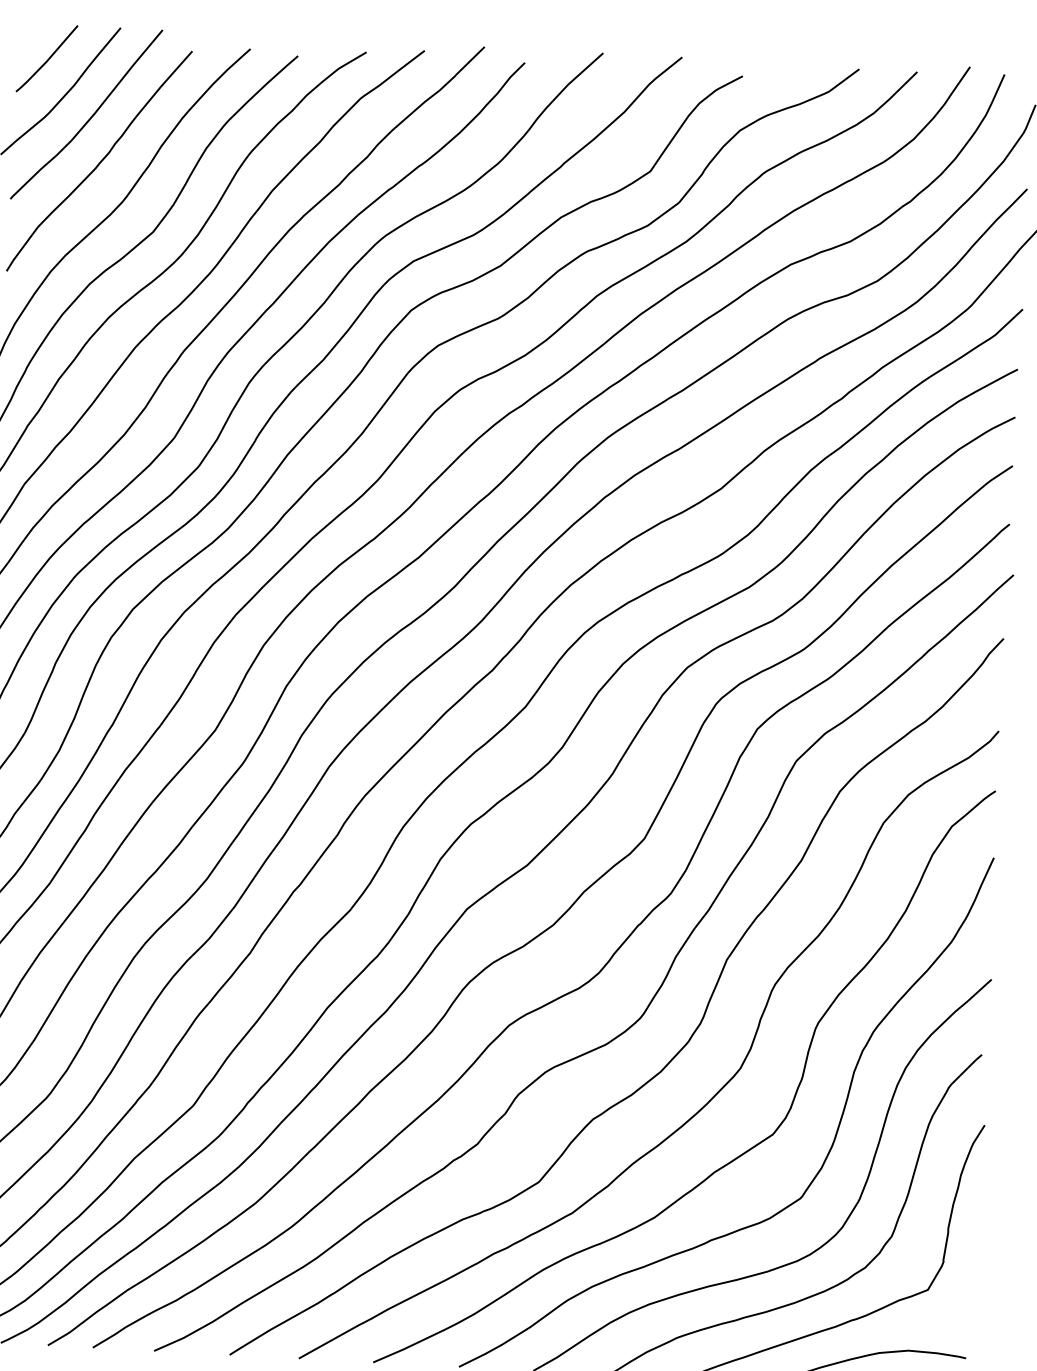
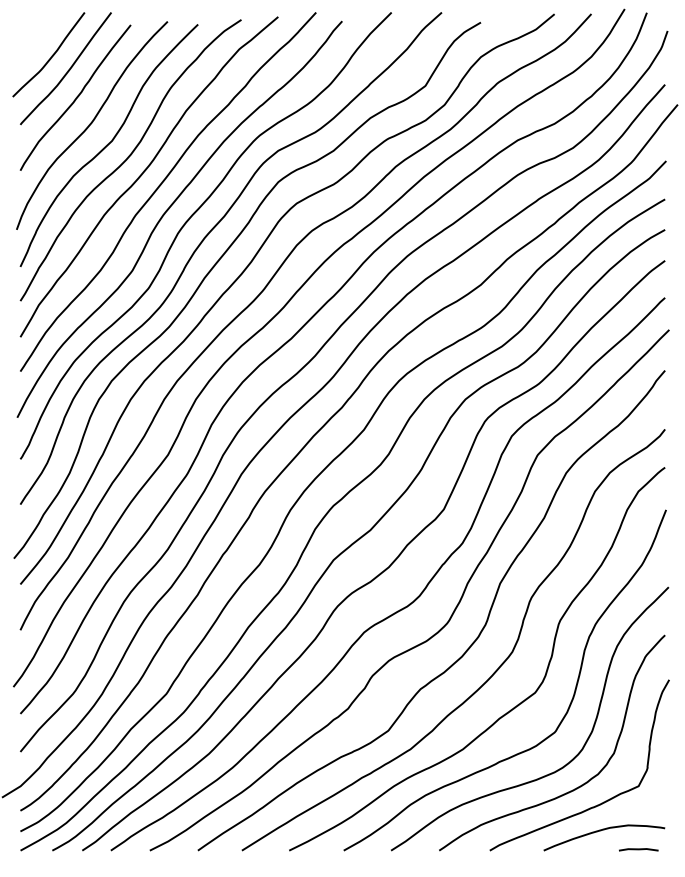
line: (47, 58) -> (39, 34), removed

